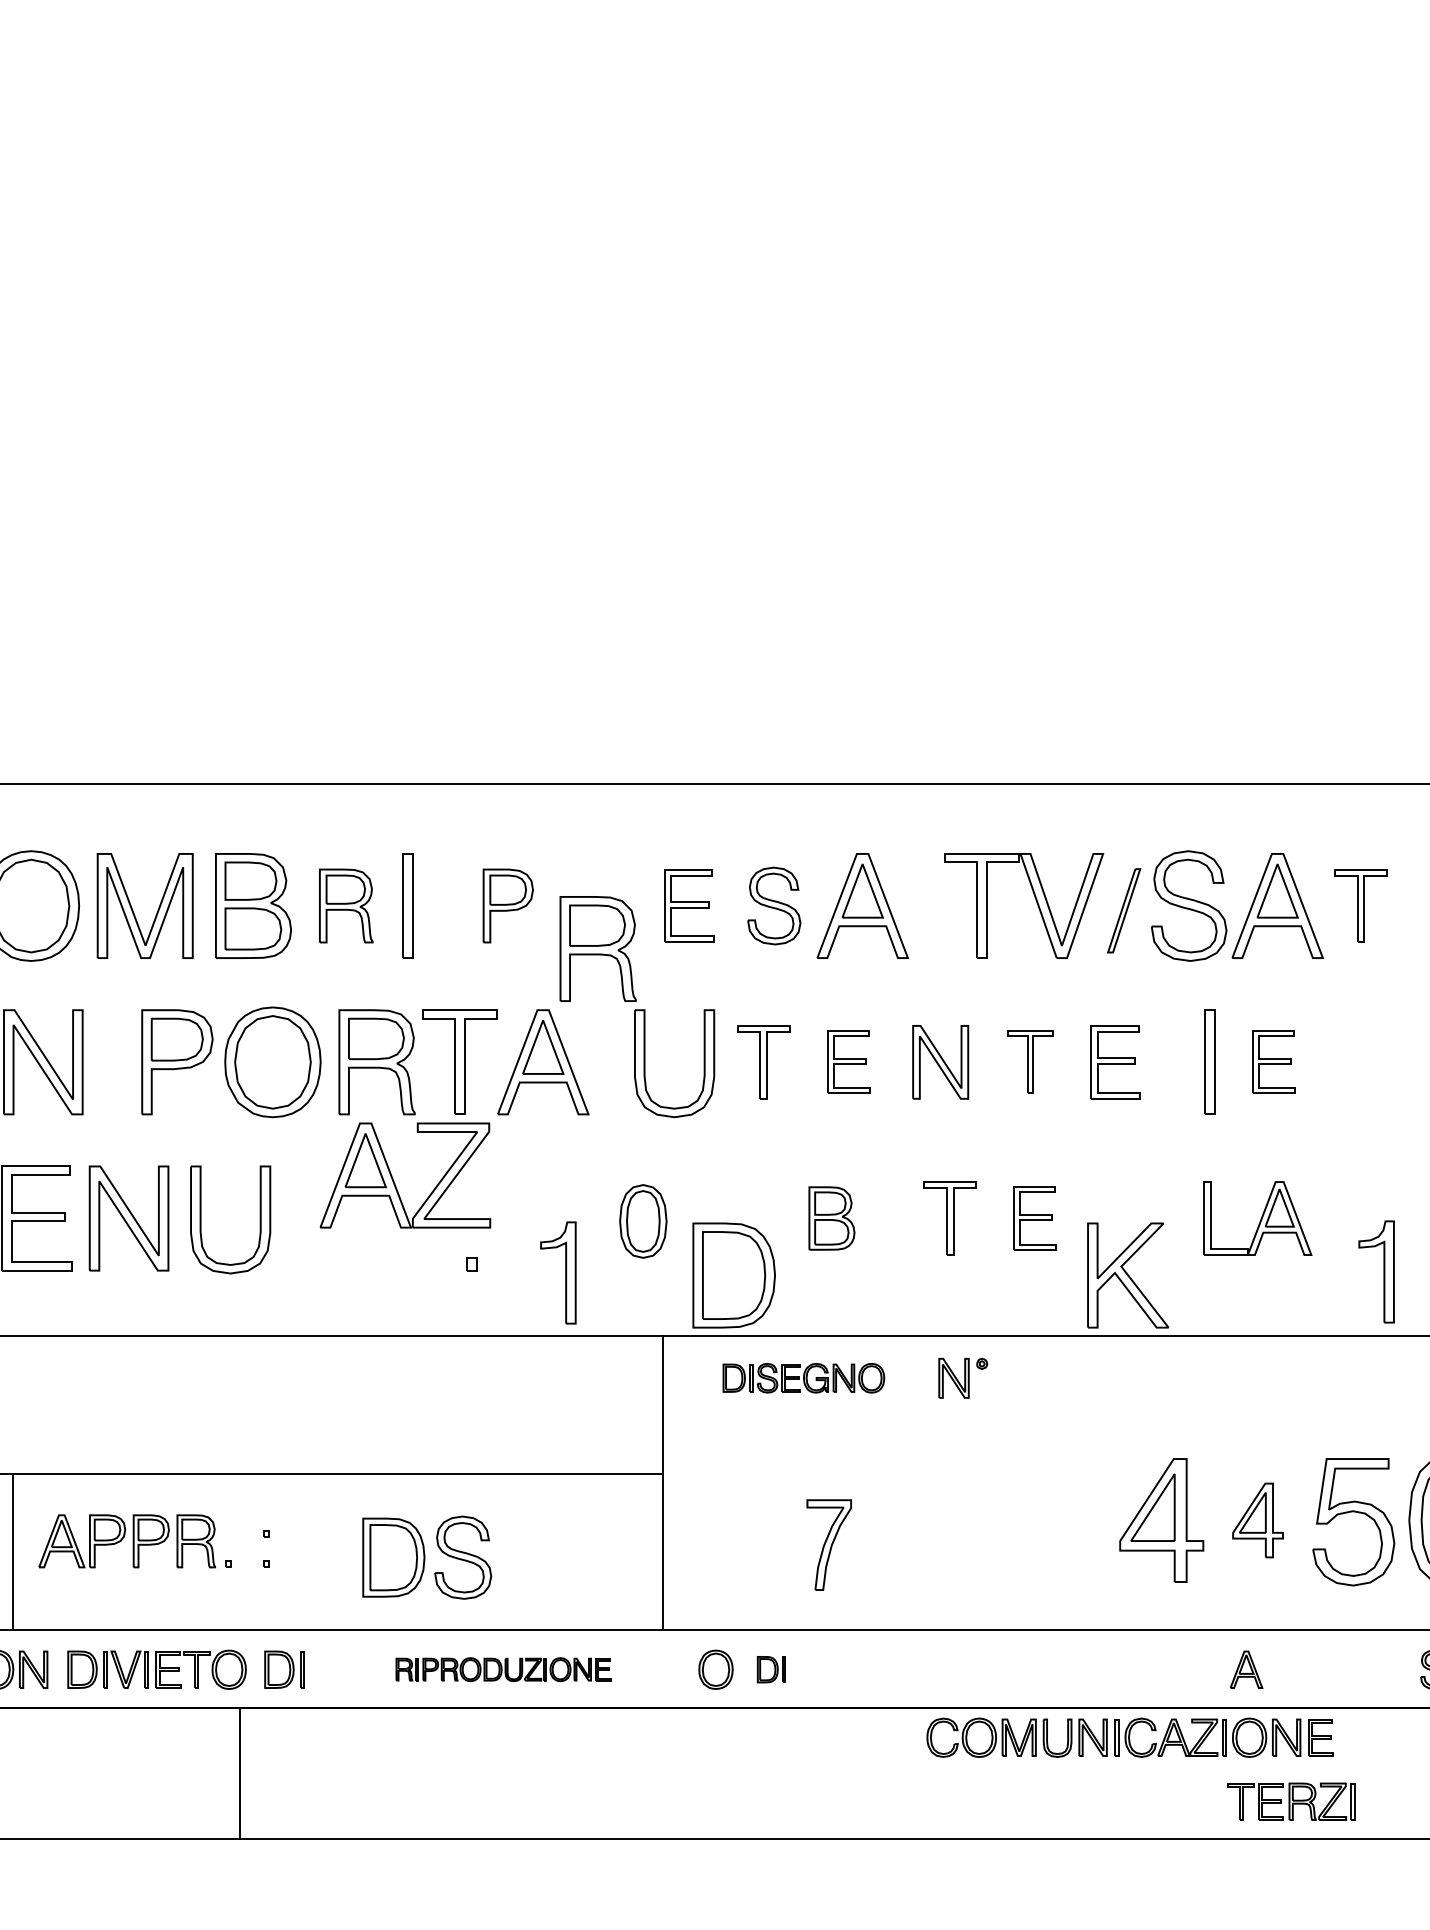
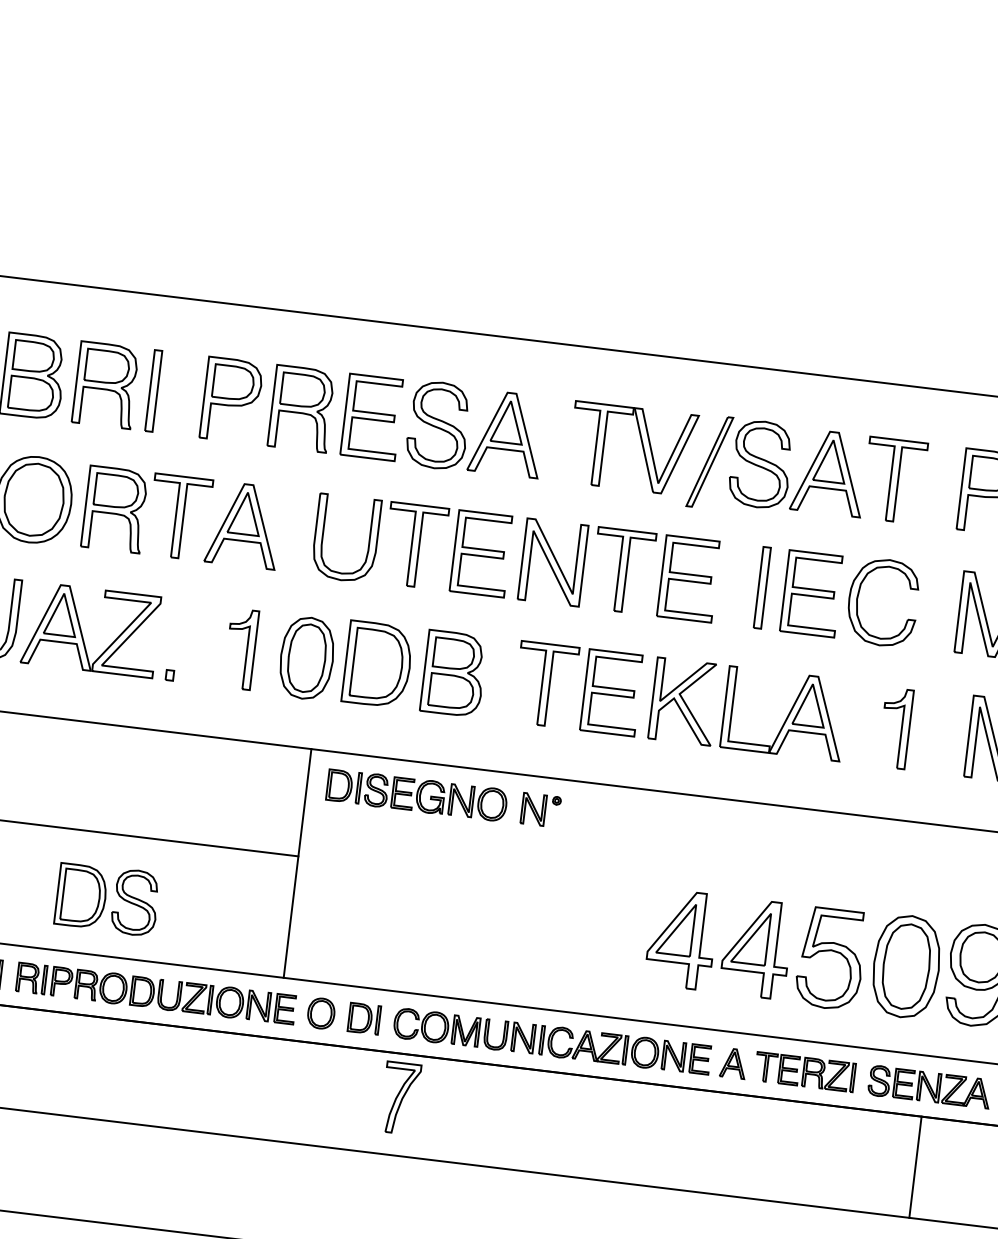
part: (345, 905) -> (105, 384), size x1.43
part: (508, 905) -> (231, 400), size x1.43
part: (688, 905) -> (371, 416), size x1.43
part: (774, 905) -> (438, 425), size x1.43
part: (1360, 905) -> (894, 480), size x1.43
part: (1124, 910) -> (710, 461), size x1.43
part: (597, 948) -> (301, 408), moved
part: (763, 1061) -> (415, 545), size x1.43
part: (848, 1061) -> (481, 553), size x1.67
part: (1030, 1061) -> (622, 570), size x1.67
part: (1115, 1061) -> (689, 578), size x1.43
part: (1273, 1061) -> (811, 593), size x1.67
part: (940, 1062) -> (552, 562), size x1.43
part: (1333, 1065) -> (858, 601), added
part: (394, 1180) -> (82, 632), moved
part: (831, 1218) -> (453, 673), size x1.67
part: (949, 1218) -> (545, 684), size x1.43
part: (1034, 1218) -> (611, 692), size x1.67
part: (1257, 1218) -> (784, 713), size x1.43
part: (643, 1221) -> (307, 658), size x1.43
part: (1383, 1271) -> (901, 728), moved
part: (565, 1272) -> (246, 649), moved
part: (733, 1275) -> (377, 664), moved
part: (1128, 1275) -> (684, 701), moved
part: (803, 1377) -> (416, 794), size x1.43
part: (1257, 1520) -> (756, 948), size x1.67
part: (828, 1544) -> (399, 1097), moved
part: (503, 1669) -> (156, 993), size x1.67
part: (771, 1669) -> (364, 1018), size x1.43
part: (1129, 1737) -> (551, 1041), moved
part: (1291, 1801) -> (805, 1071), moved

